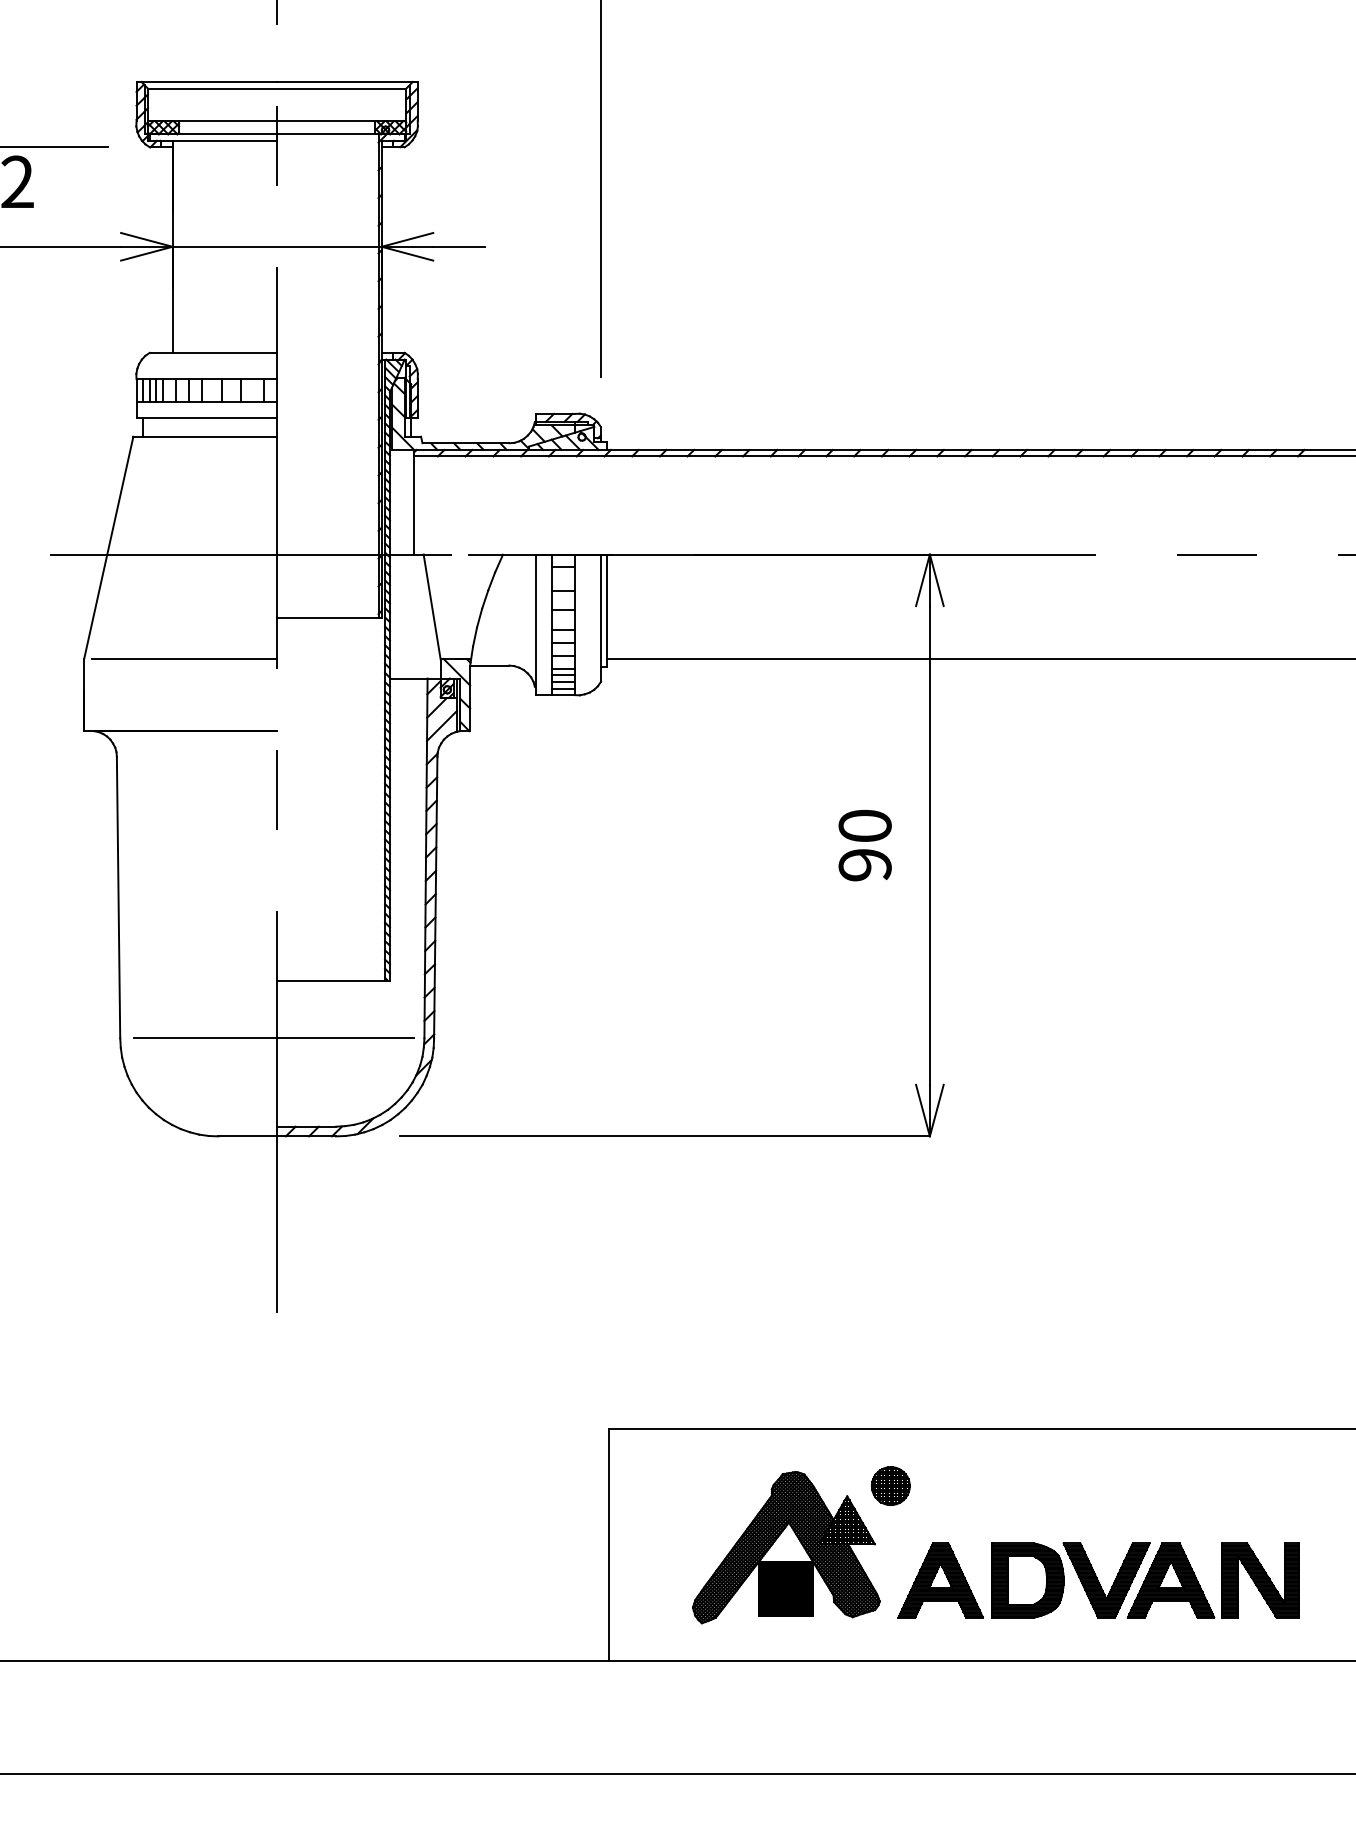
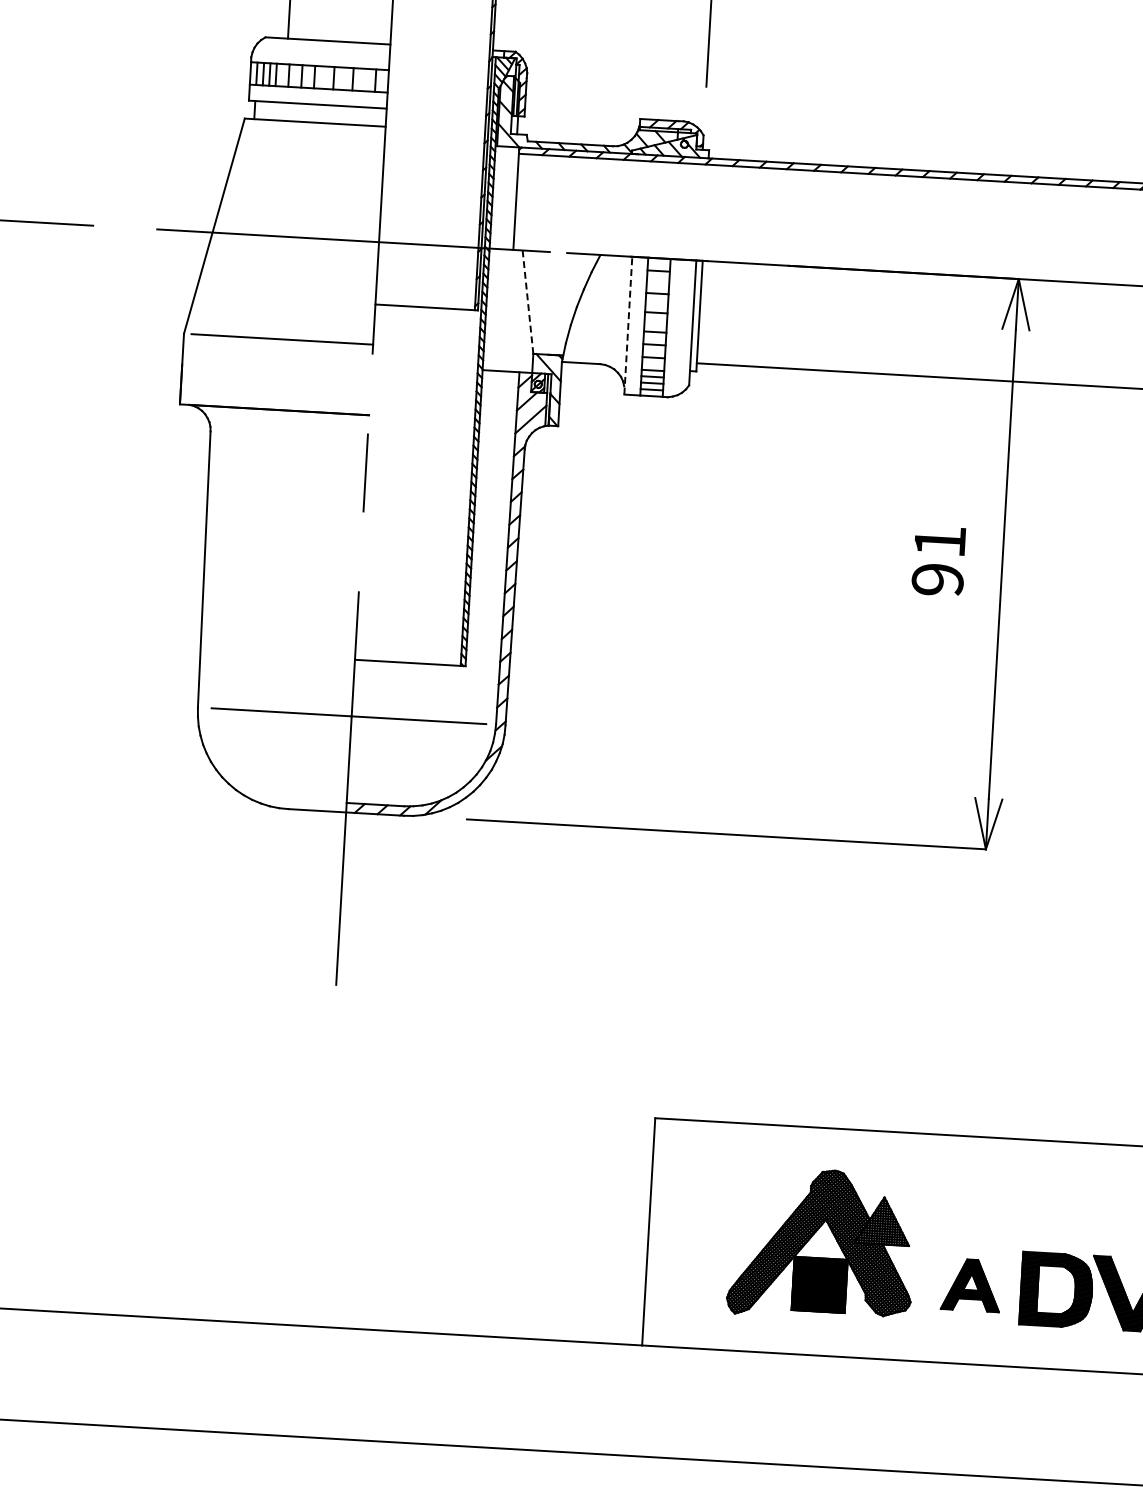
line: (432, 606) -> (528, 301), solid -> dashed
line: (535, 624) -> (628, 325), solid -> dashed
text: (864, 825) -> (939, 540), 90 -> 91
part: (890, 1485) -> (927, 1189), removed
part: (940, 1580) -> (971, 1285), size x0.7

